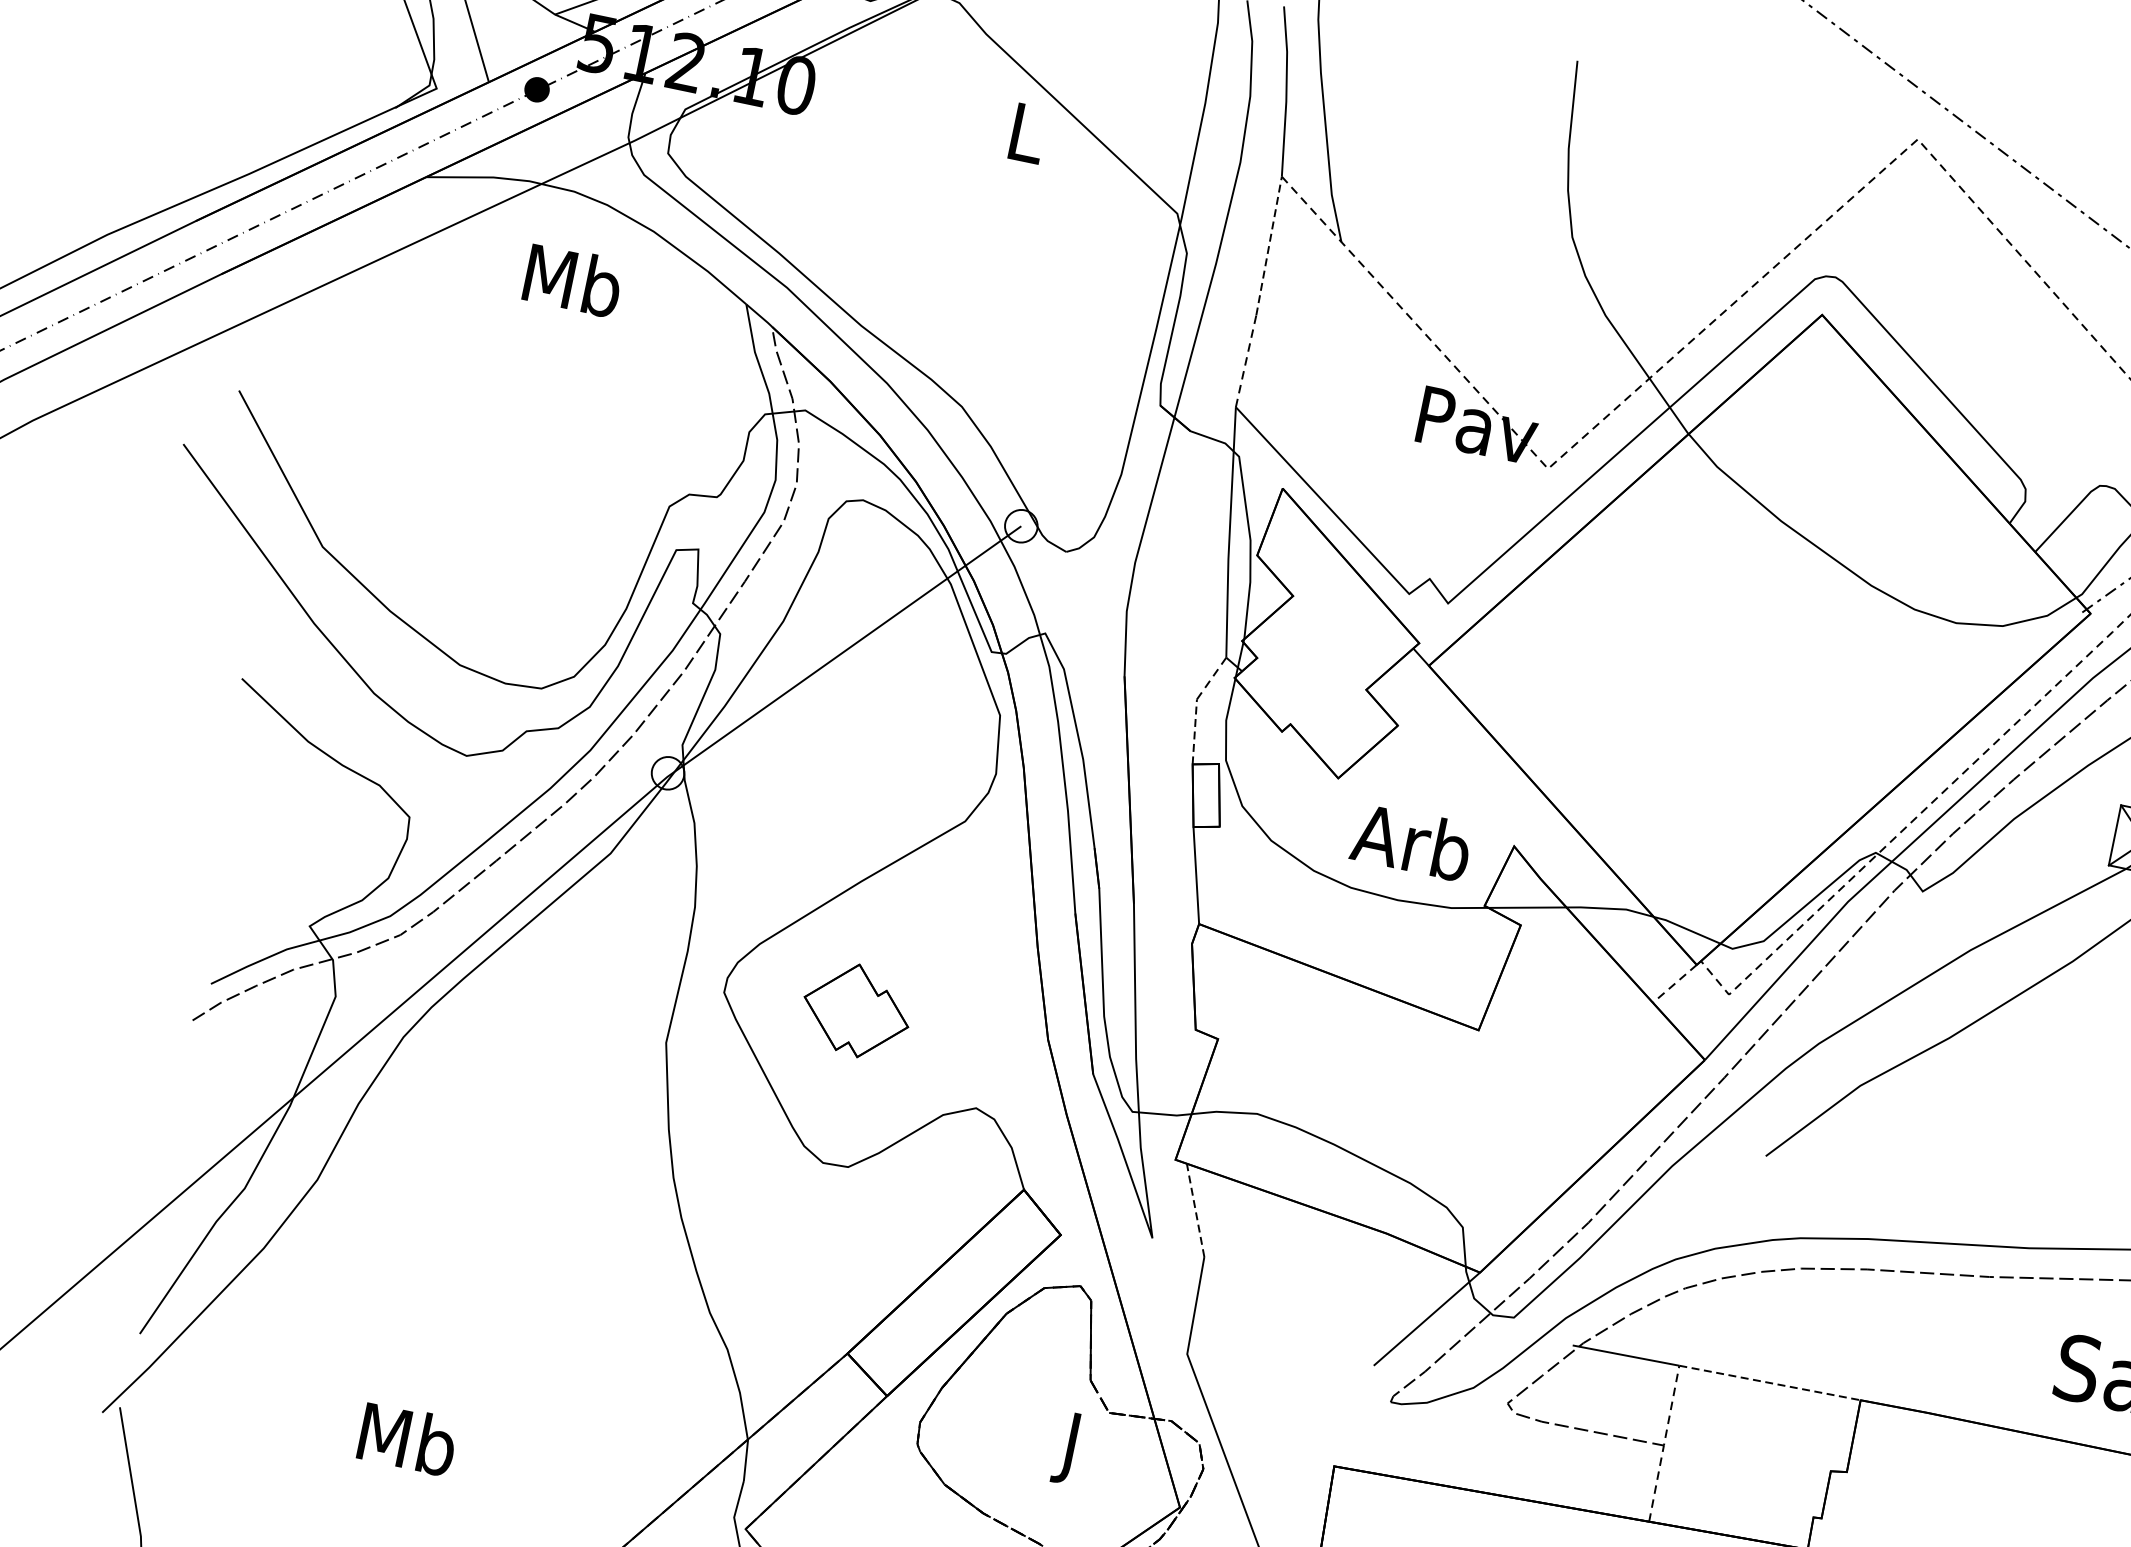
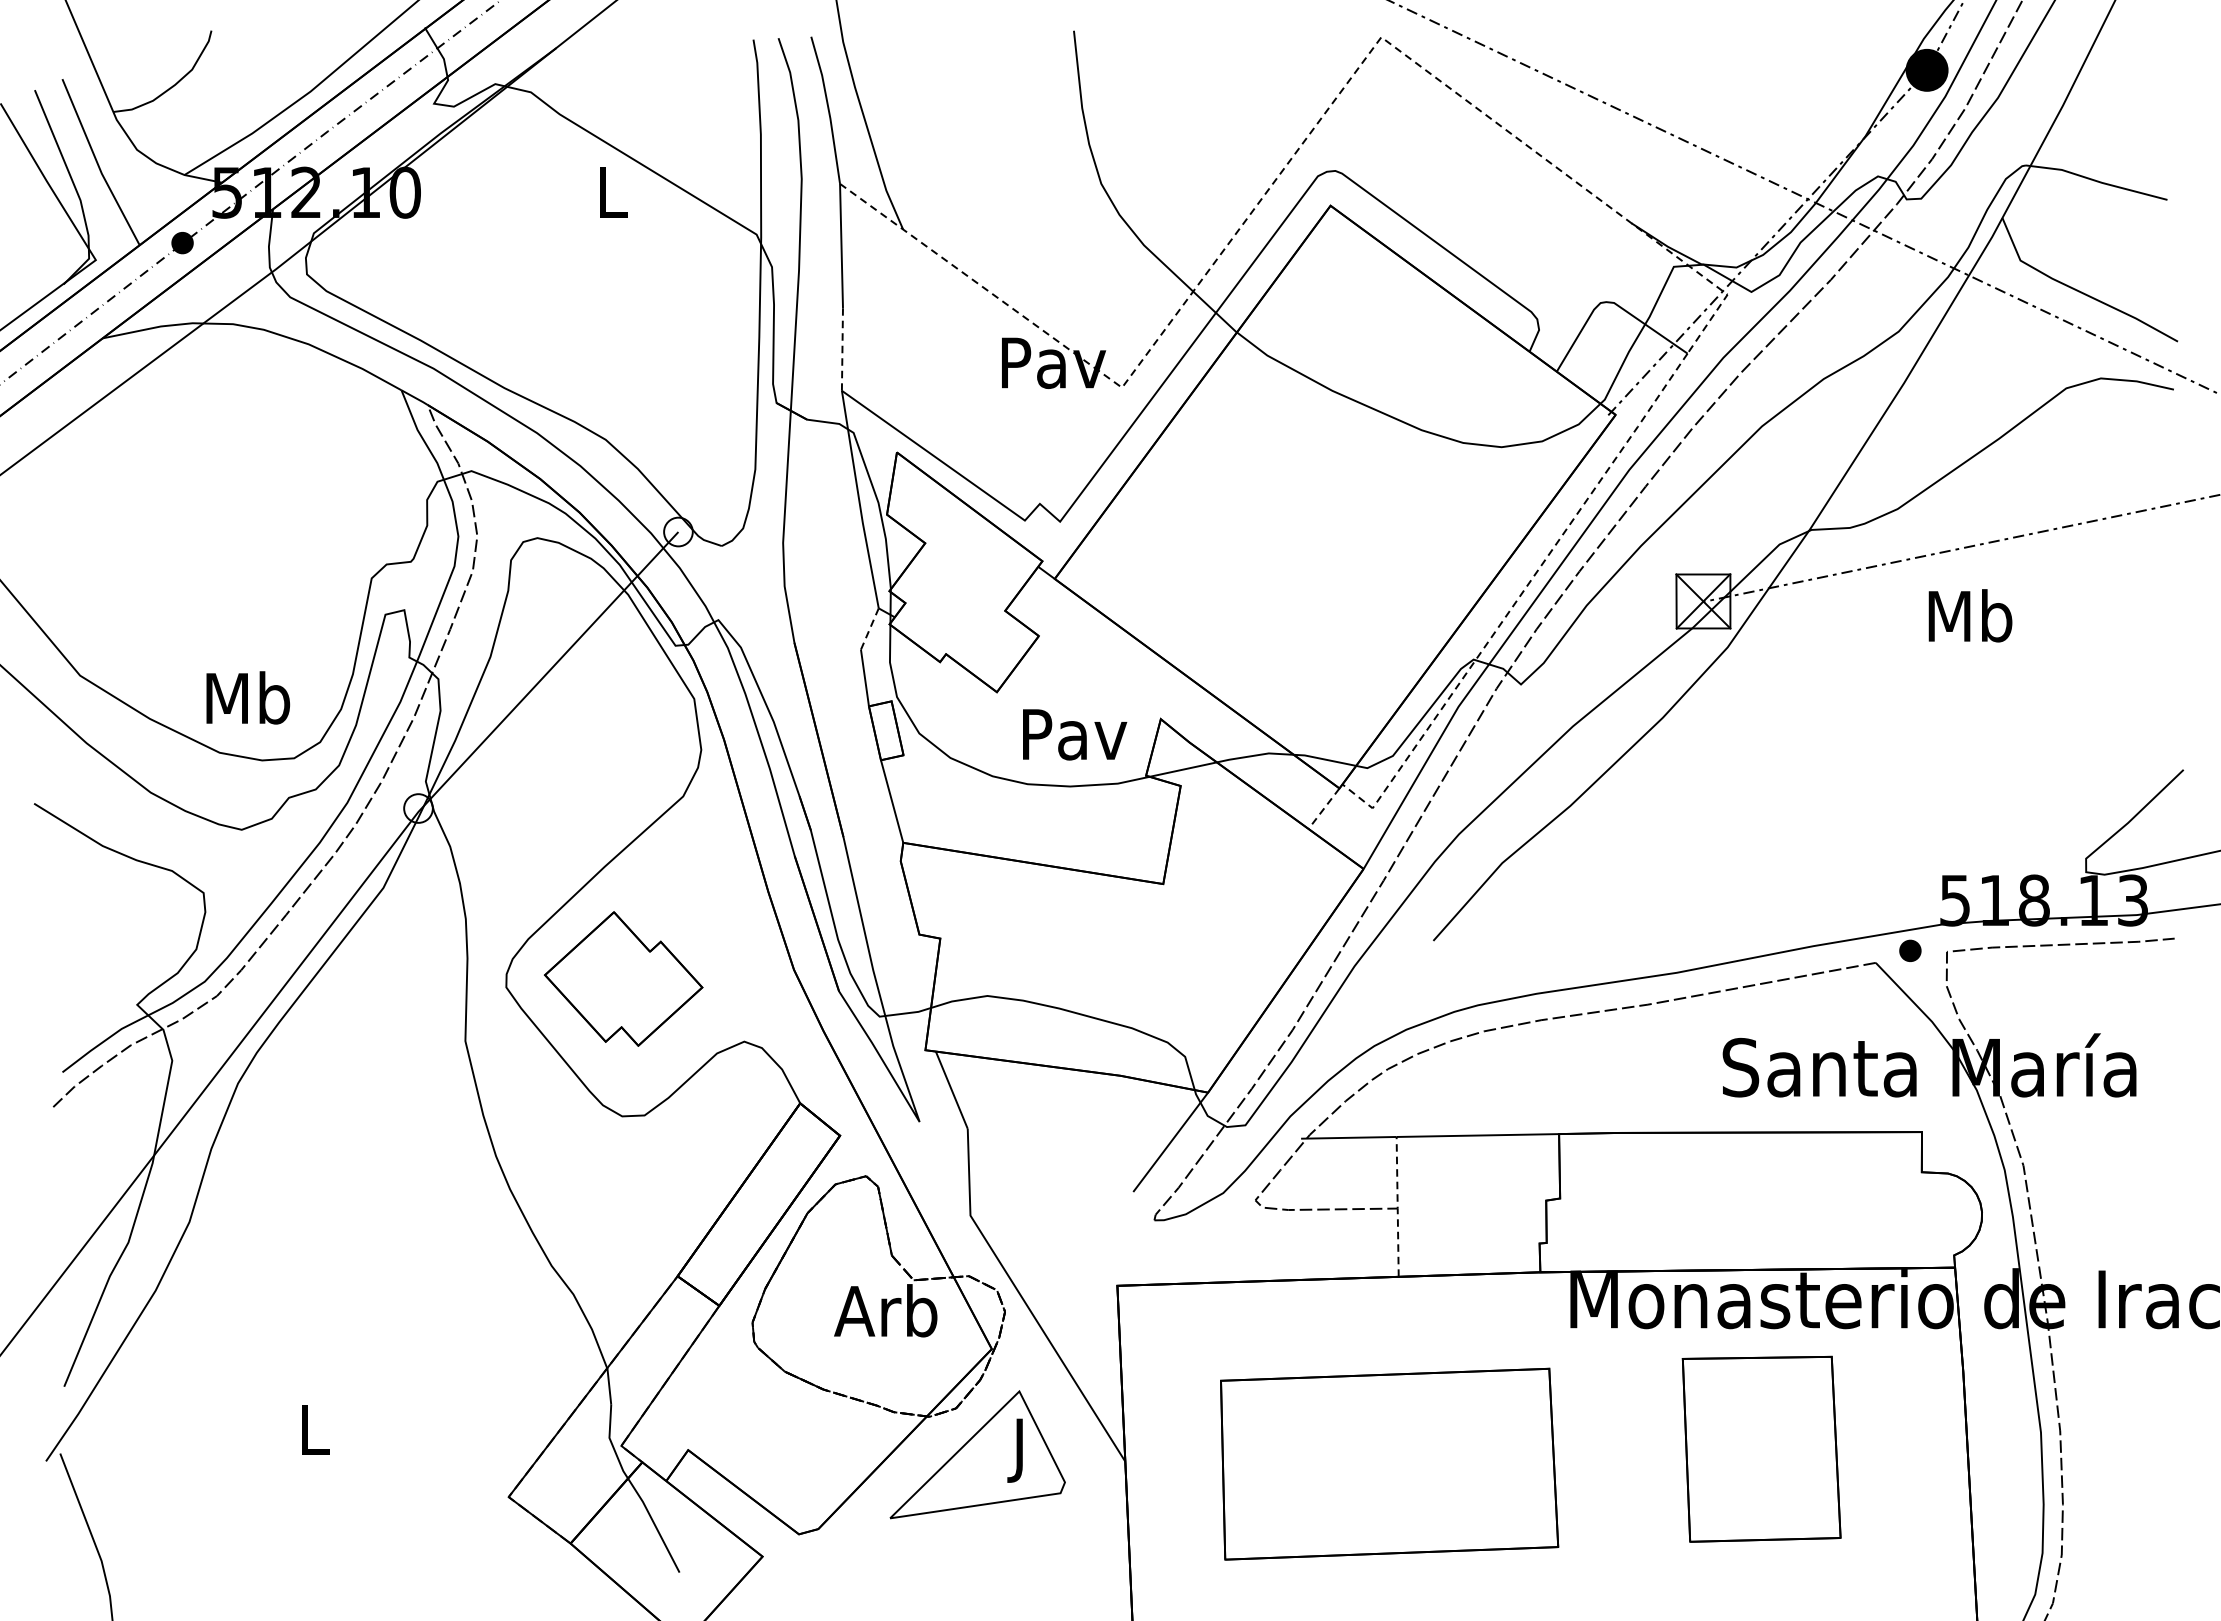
line: (1269, 245) -> (841, 245), dashed -> solid
text: (573, 280) -> (248, 697), moved
line: (1194, 732) -> (864, 678), dashed -> solid
text: (1413, 842) -> (1073, 733), Arb -> Pav
part: (856, 1009) -> (623, 978), size x1.67
line: (1195, 1210) -> (951, 1090), dashed -> solid
line: (1770, 1383) -> (1478, 1135), dashed -> solid
text: (408, 1438) -> (314, 1428), Mb -> L
text: (1069, 1447) -> (885, 1317), J -> Arb

